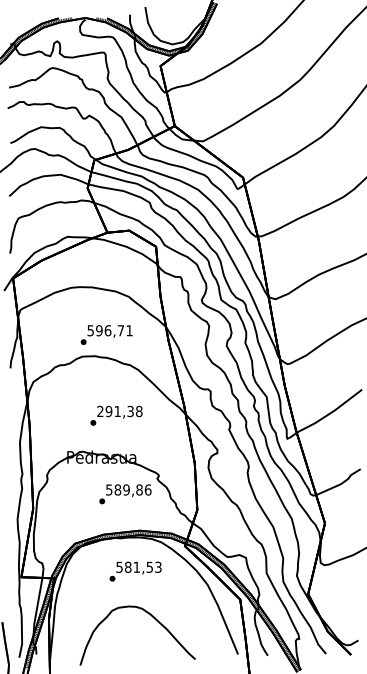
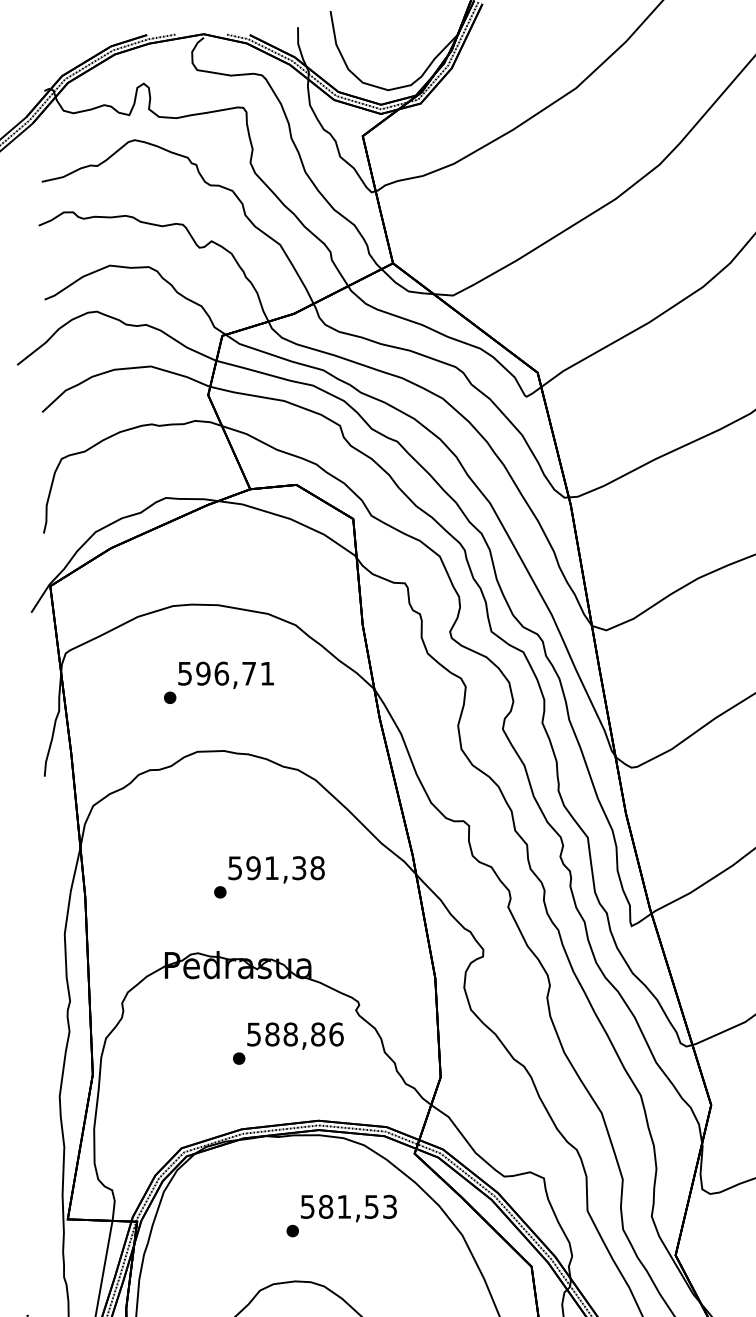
text: (106, 334) -> (218, 681), moved
text: (100, 411) -> (235, 868), 291,38 -> 591,38
text: (126, 489) -> (290, 1033), 589,86 -> 588,86
text: (135, 571) -> (341, 1215), moved

